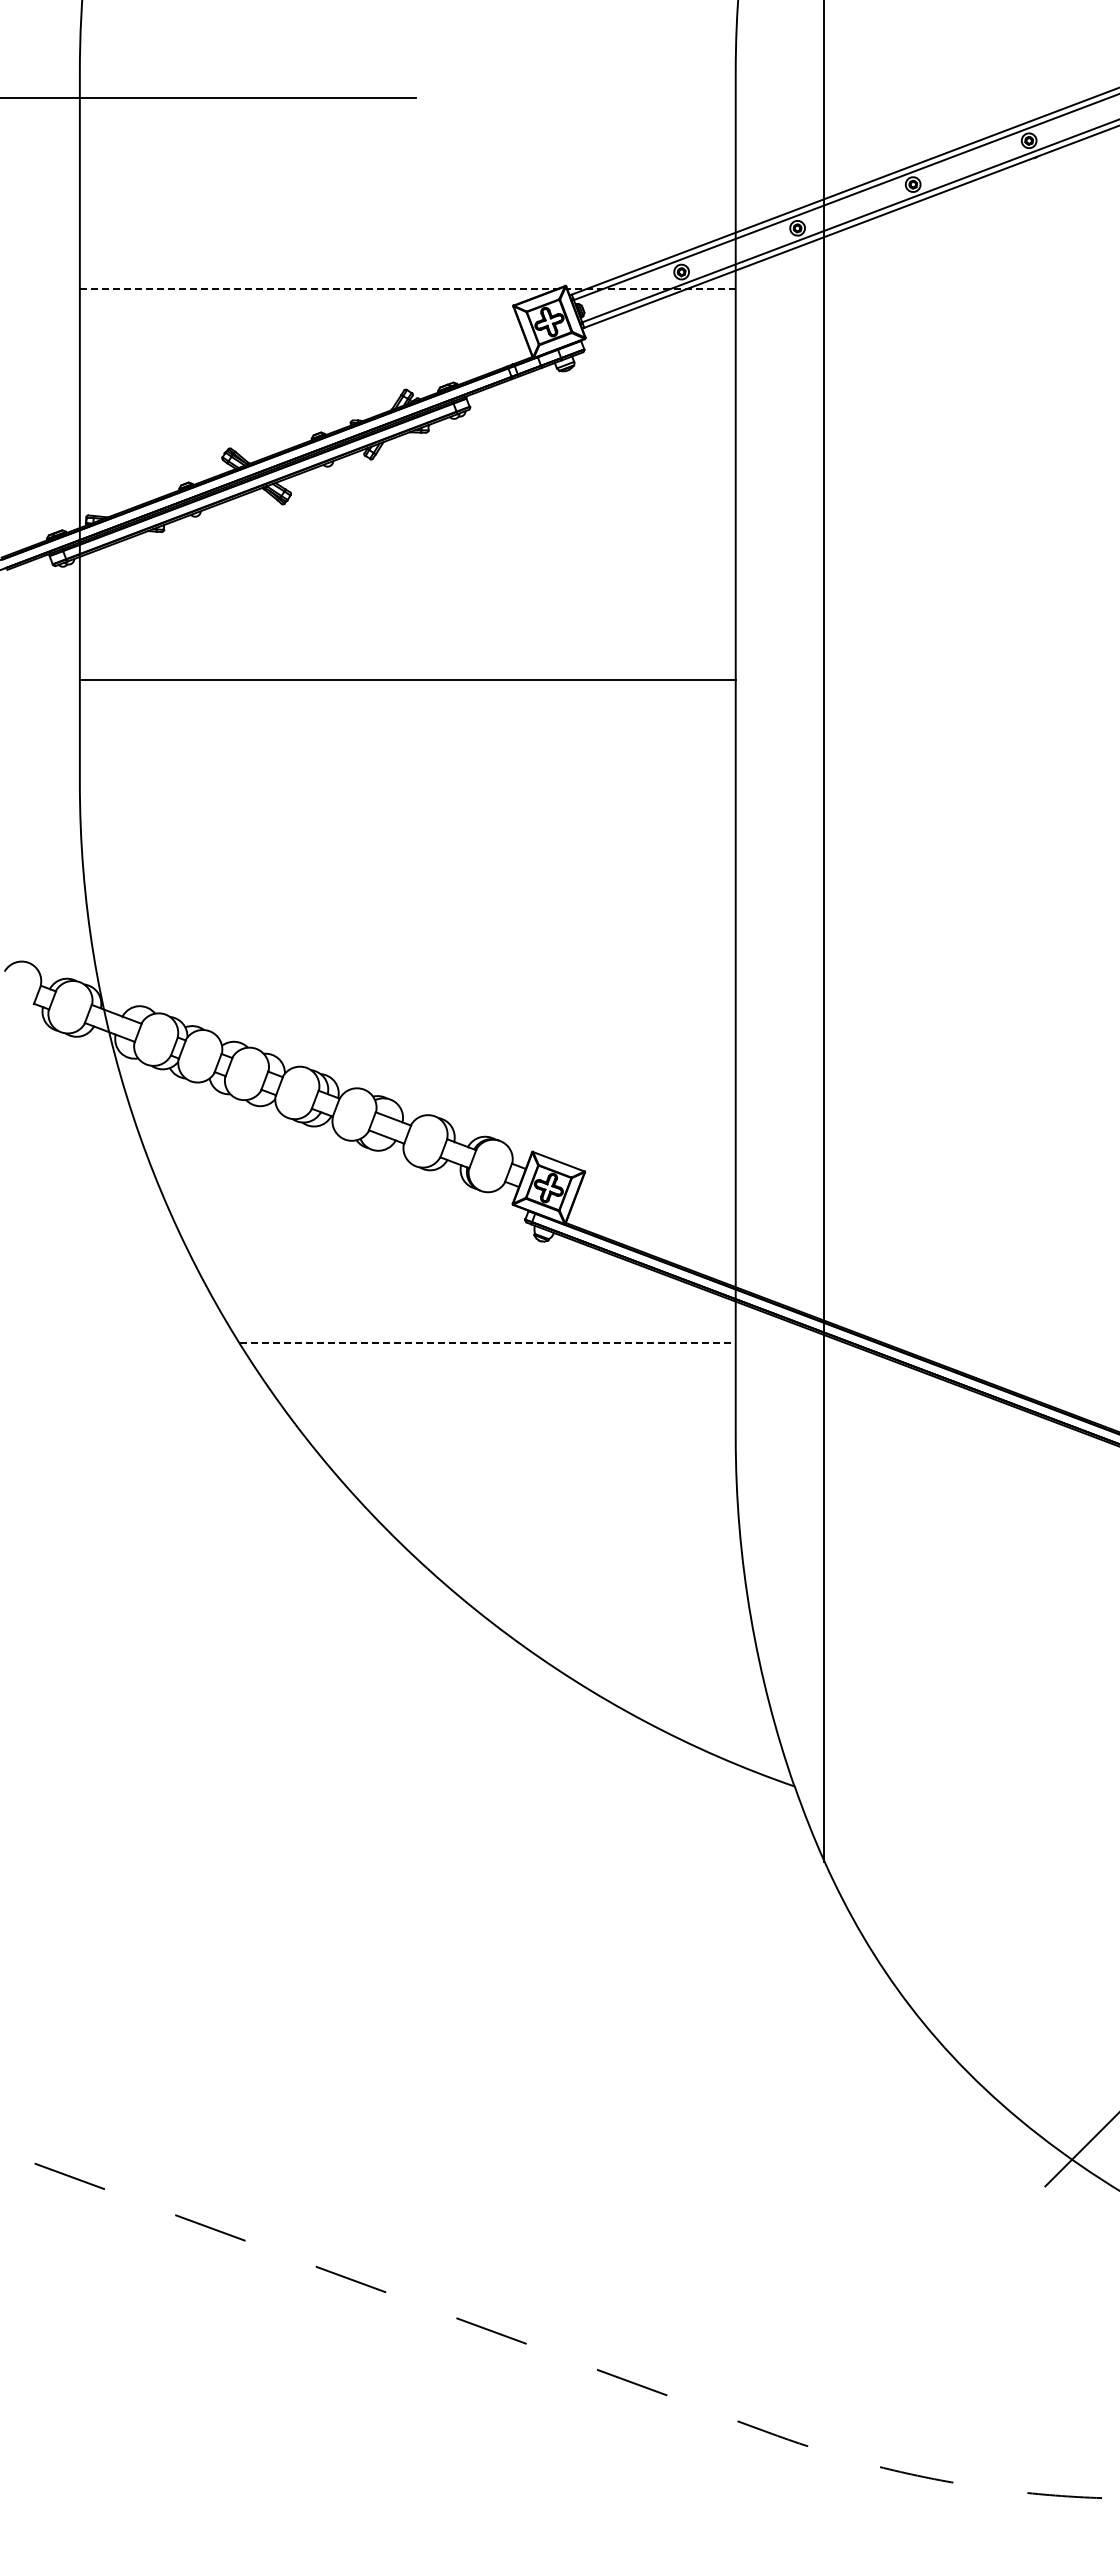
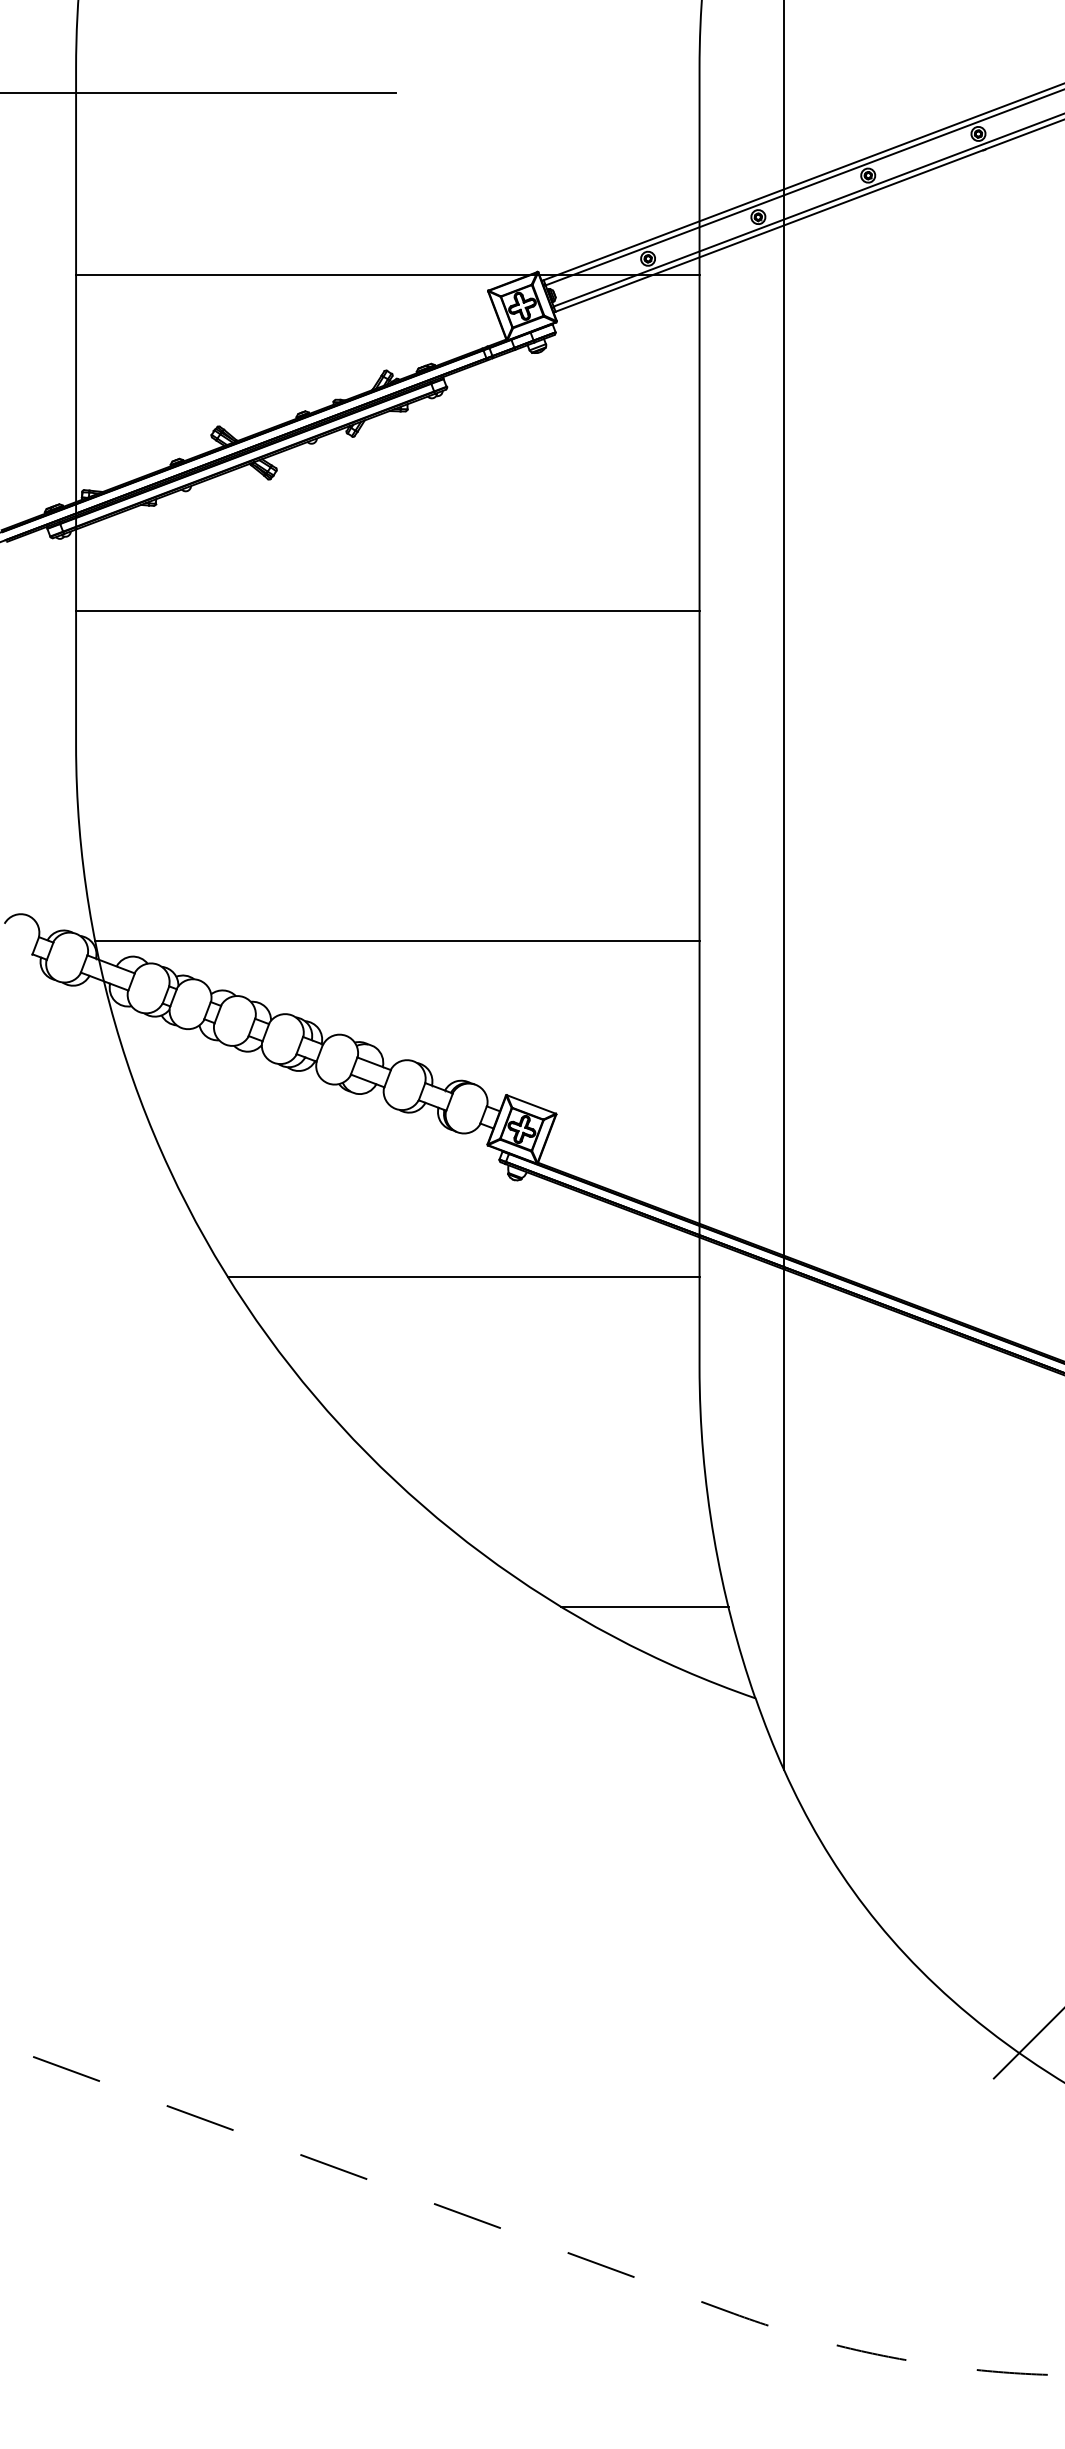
line: (407, 289) -> (387, 275), dashed -> solid
line: (407, 680) -> (387, 611), moved
line: (417, 989) -> (397, 940), added
line: (487, 1343) -> (463, 1277), dashed -> solid
line: (678, 1690) -> (645, 1607), added

